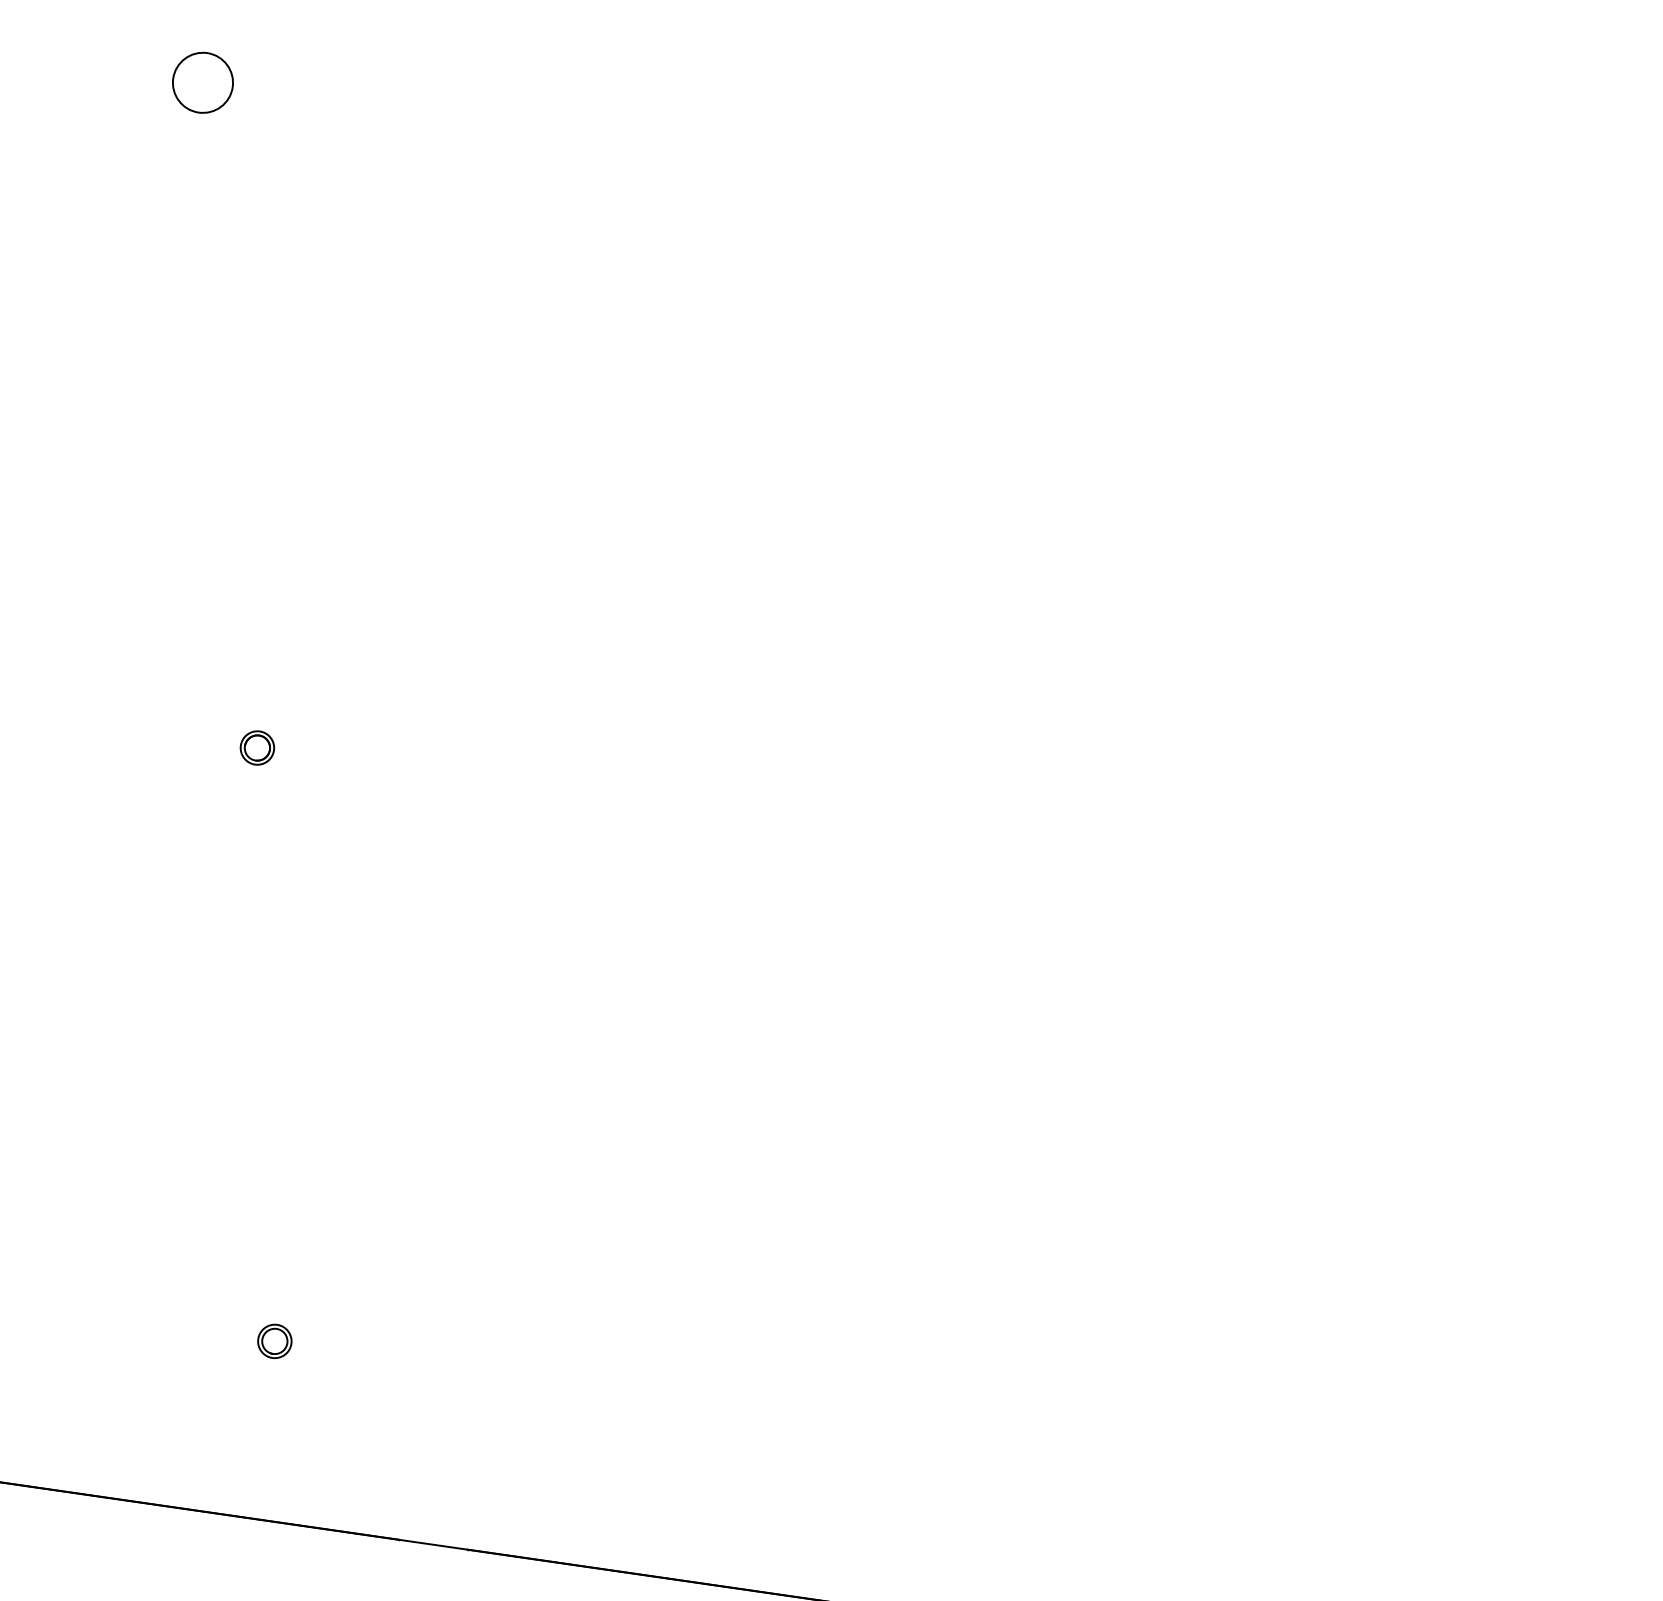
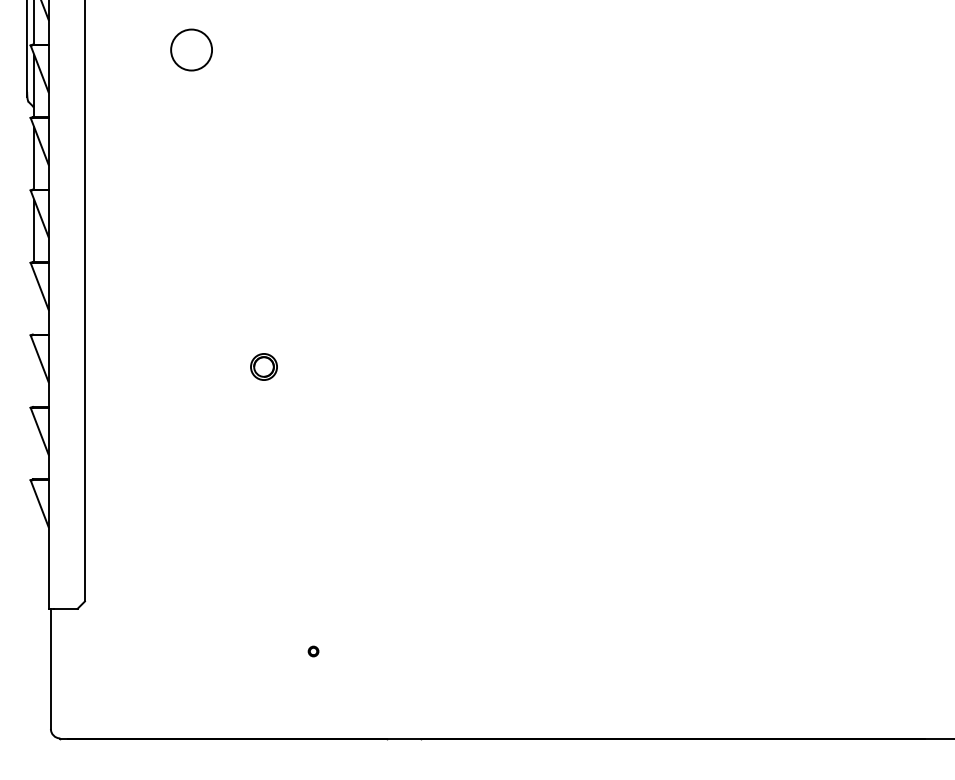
circle: (202, 81) -> (191, 49), size x1.4
part: (256, 747) -> (263, 366), size x1.6
circle: (274, 1341) -> (313, 651), size x0.6

